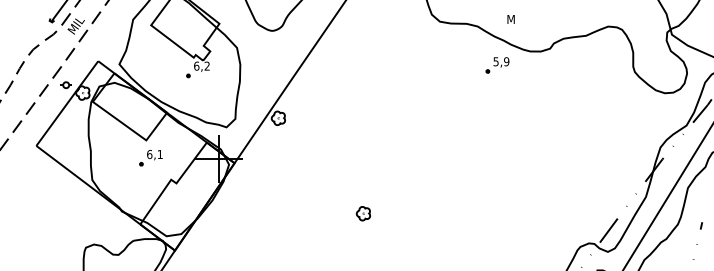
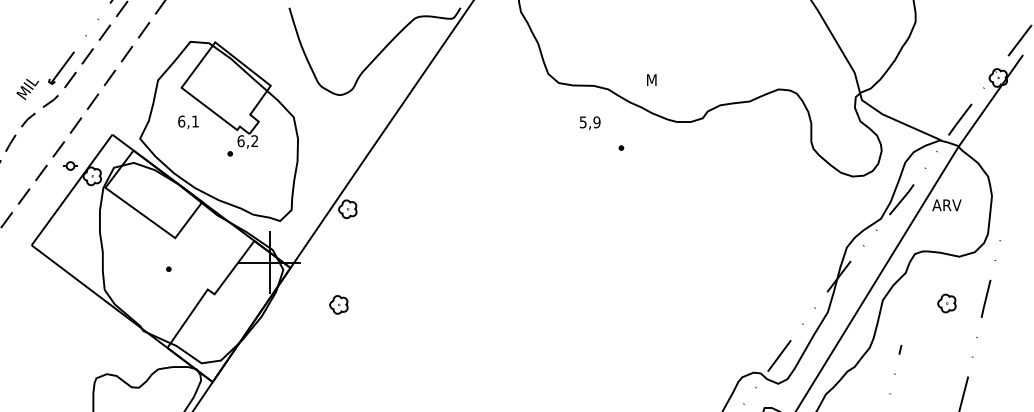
text: (76, 26) -> (27, 89), moved
text: (500, 62) -> (589, 123), moved
text: (154, 155) -> (188, 122), moved
part: (363, 213) -> (338, 304), moved

